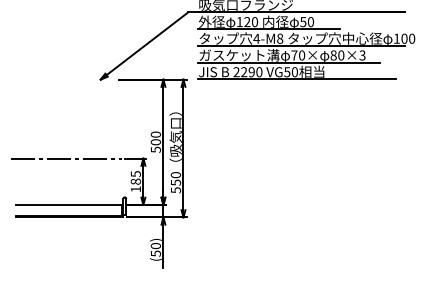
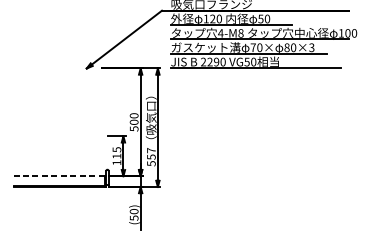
line: (66, 158) -> (57, 136), removed
text: (175, 175) -> (151, 150), 550 -> 557
text: (135, 181) -> (116, 156), 185 -> 115
line: (69, 204) -> (59, 175), solid -> dashed

